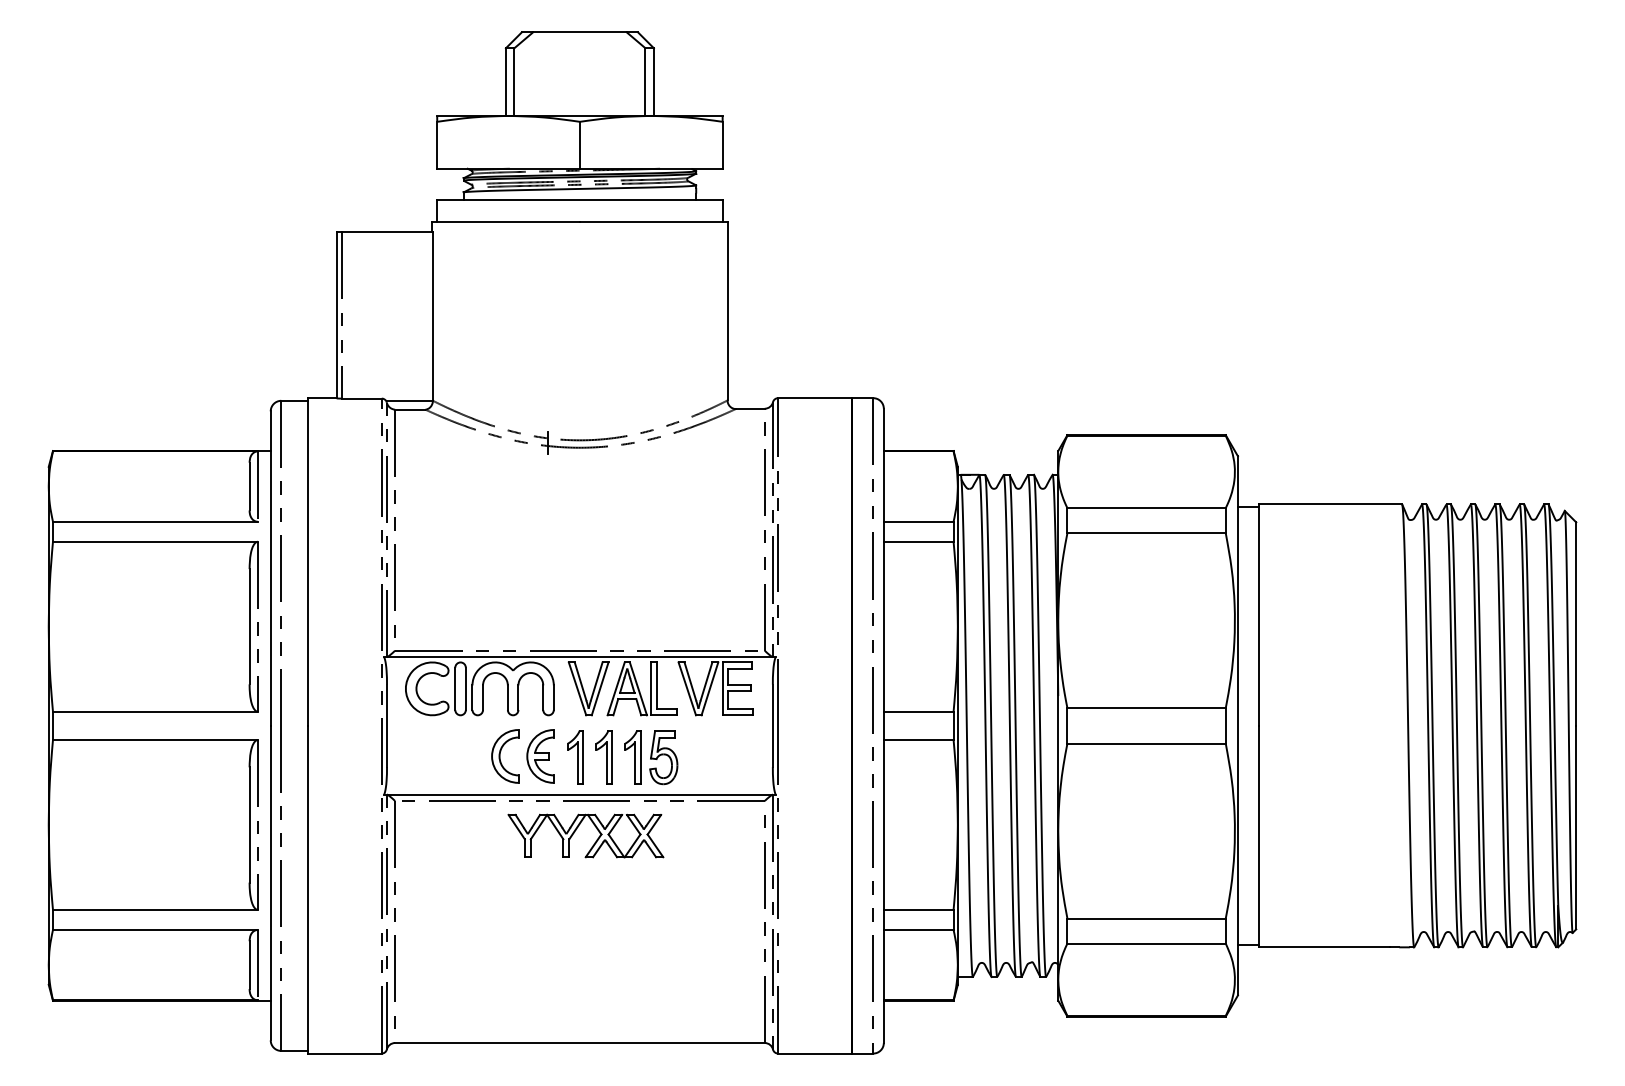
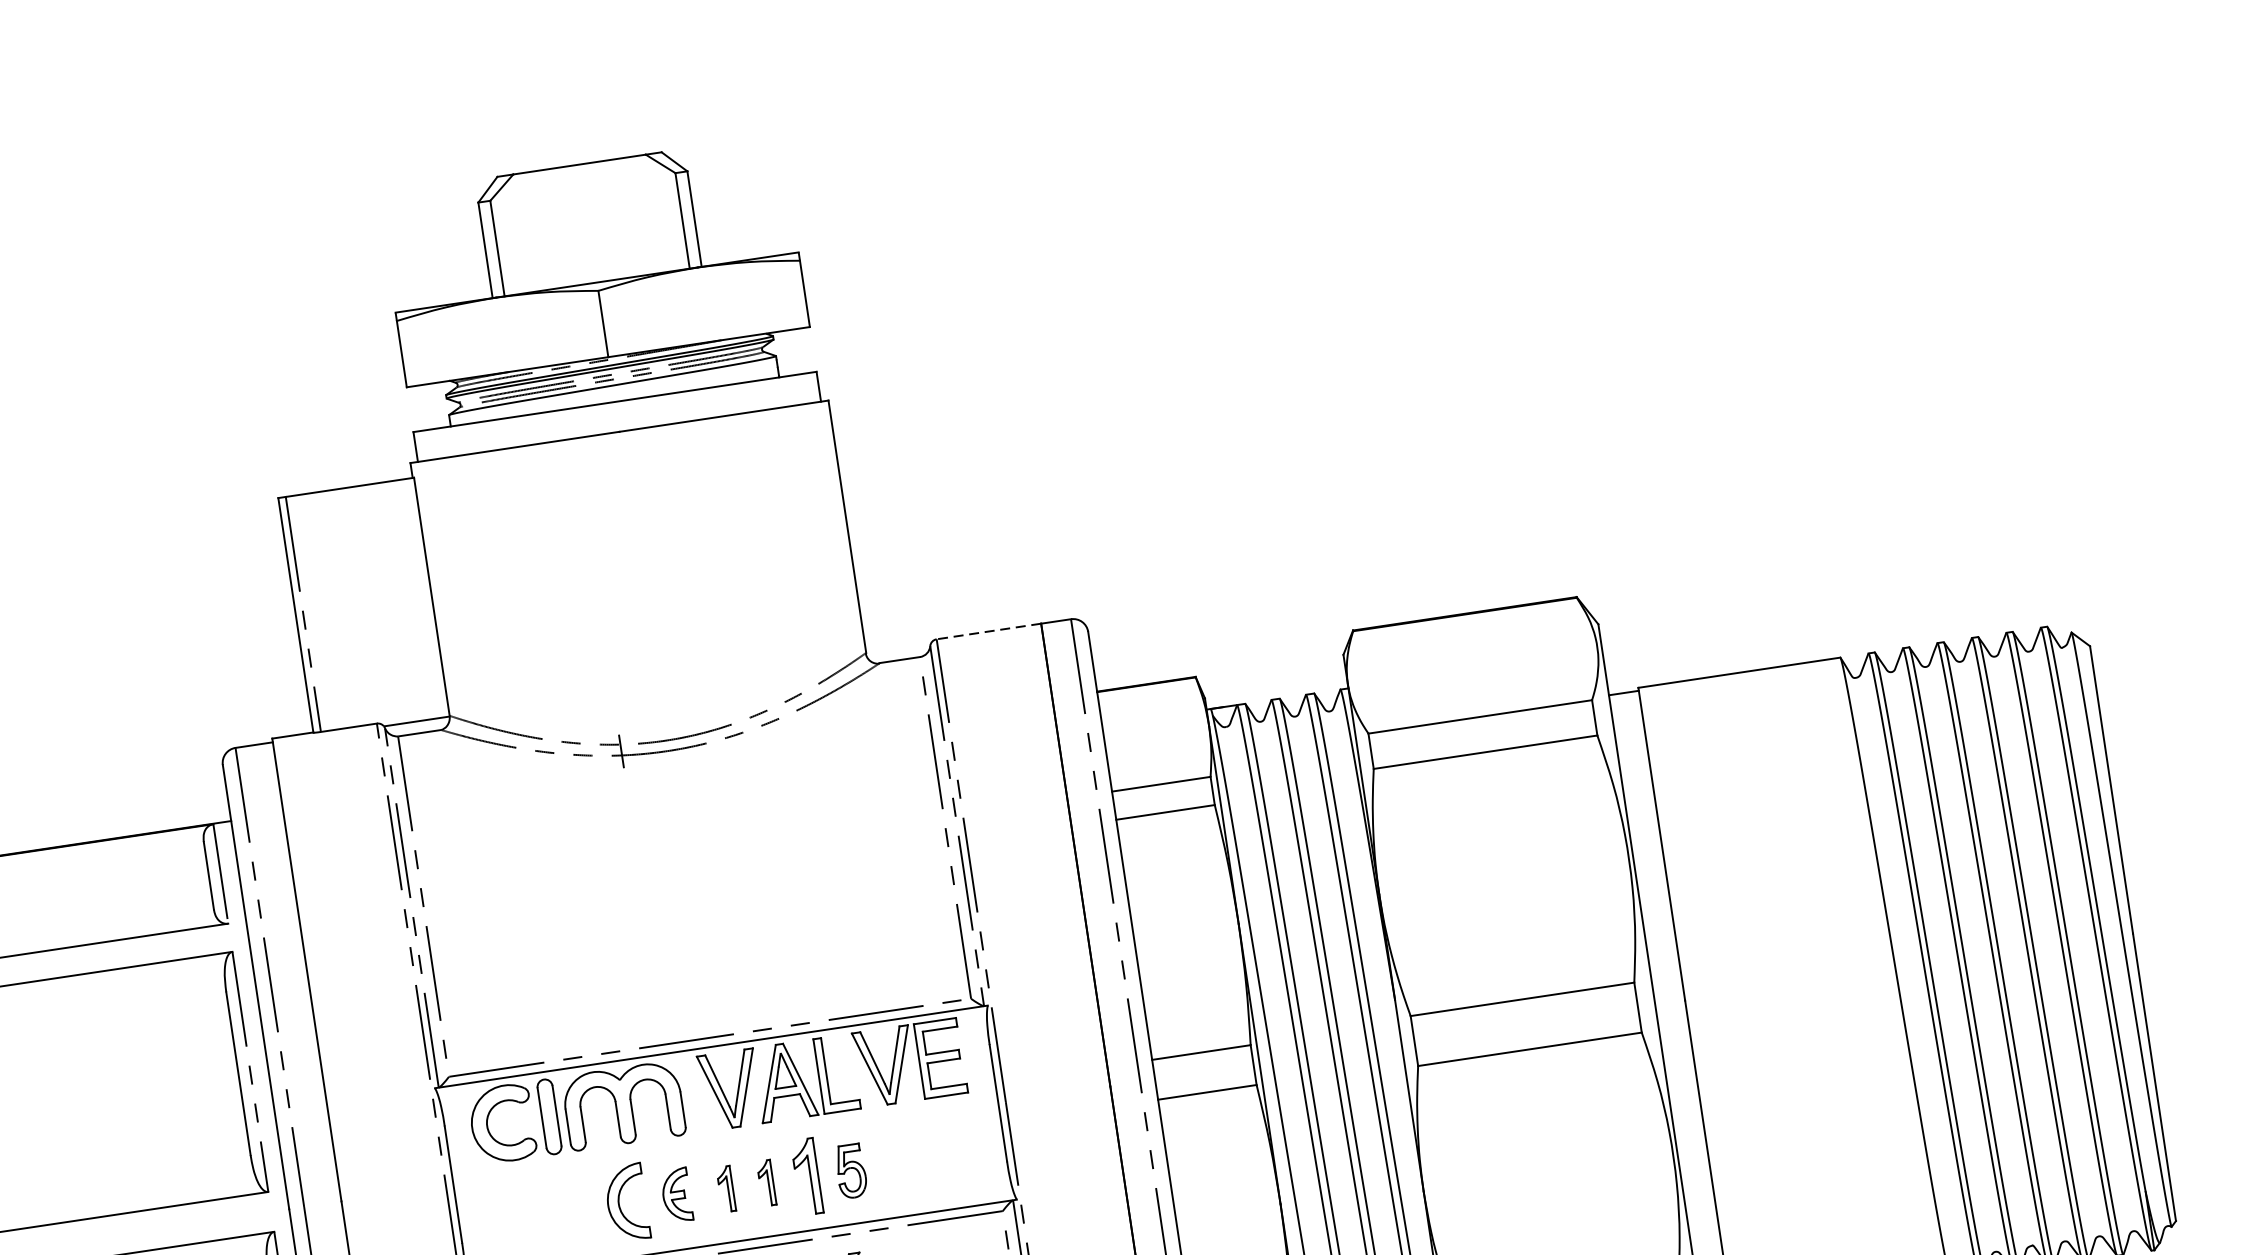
line: (815, 398) -> (989, 631), solid -> dashed
part: (540, 756) -> (676, 1195), size x0.7
part: (575, 757) -> (726, 1189), size x0.6
part: (603, 757) -> (765, 1183), size x0.6
part: (663, 757) -> (850, 1170), size x0.7

